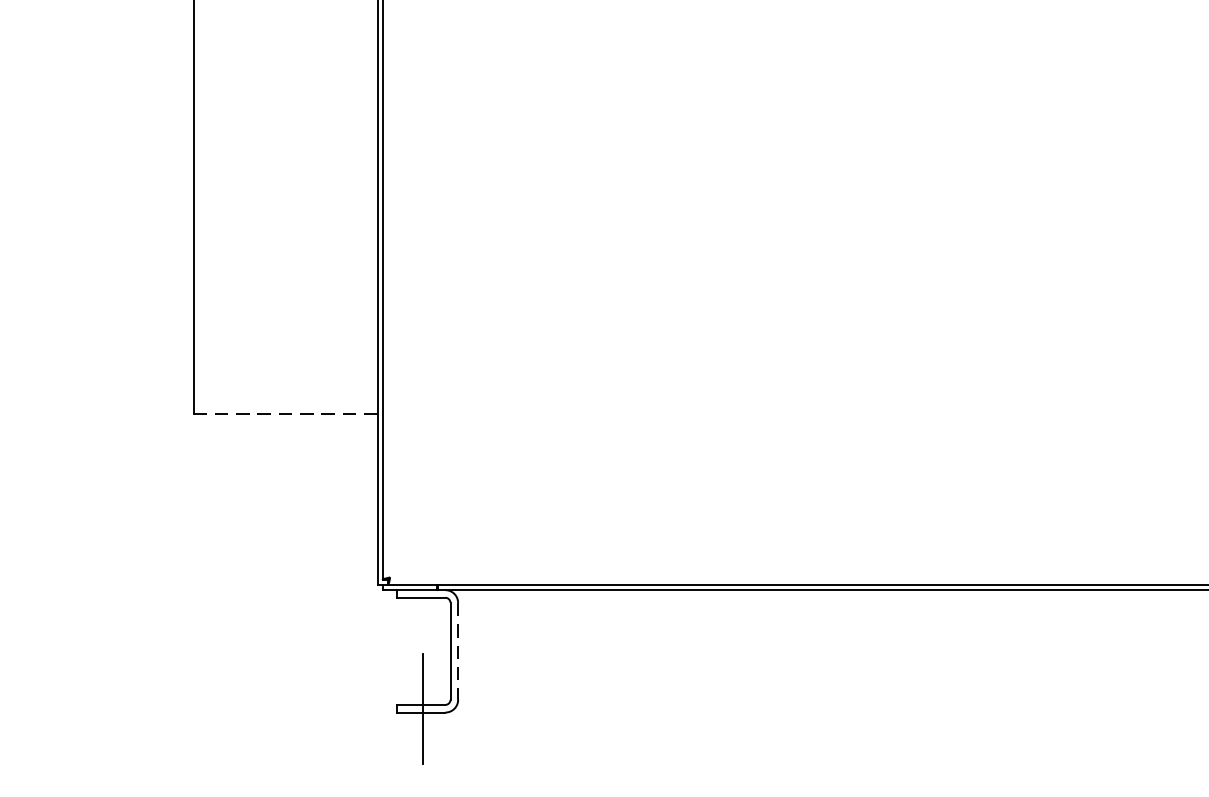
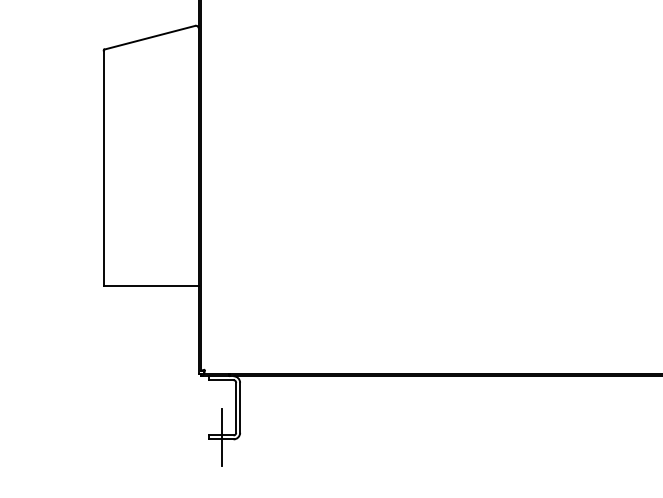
line: (284, 414) -> (150, 285), dashed -> solid
line: (458, 650) -> (240, 407), dashed -> solid

